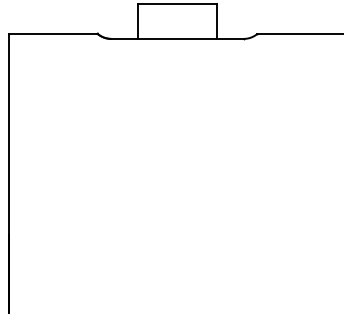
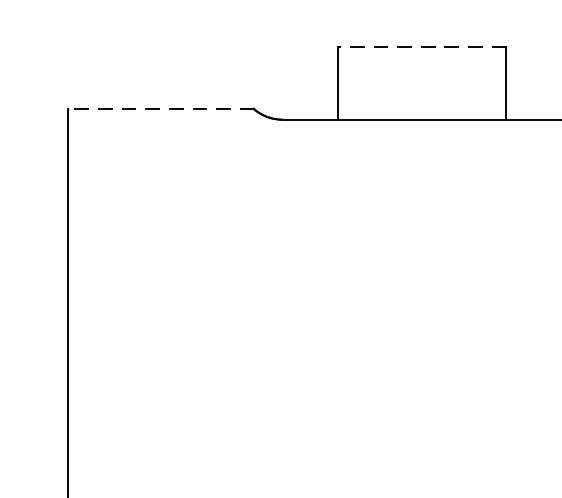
line: (177, 4) -> (422, 47), solid -> dashed
line: (53, 33) -> (160, 108), solid -> dashed

